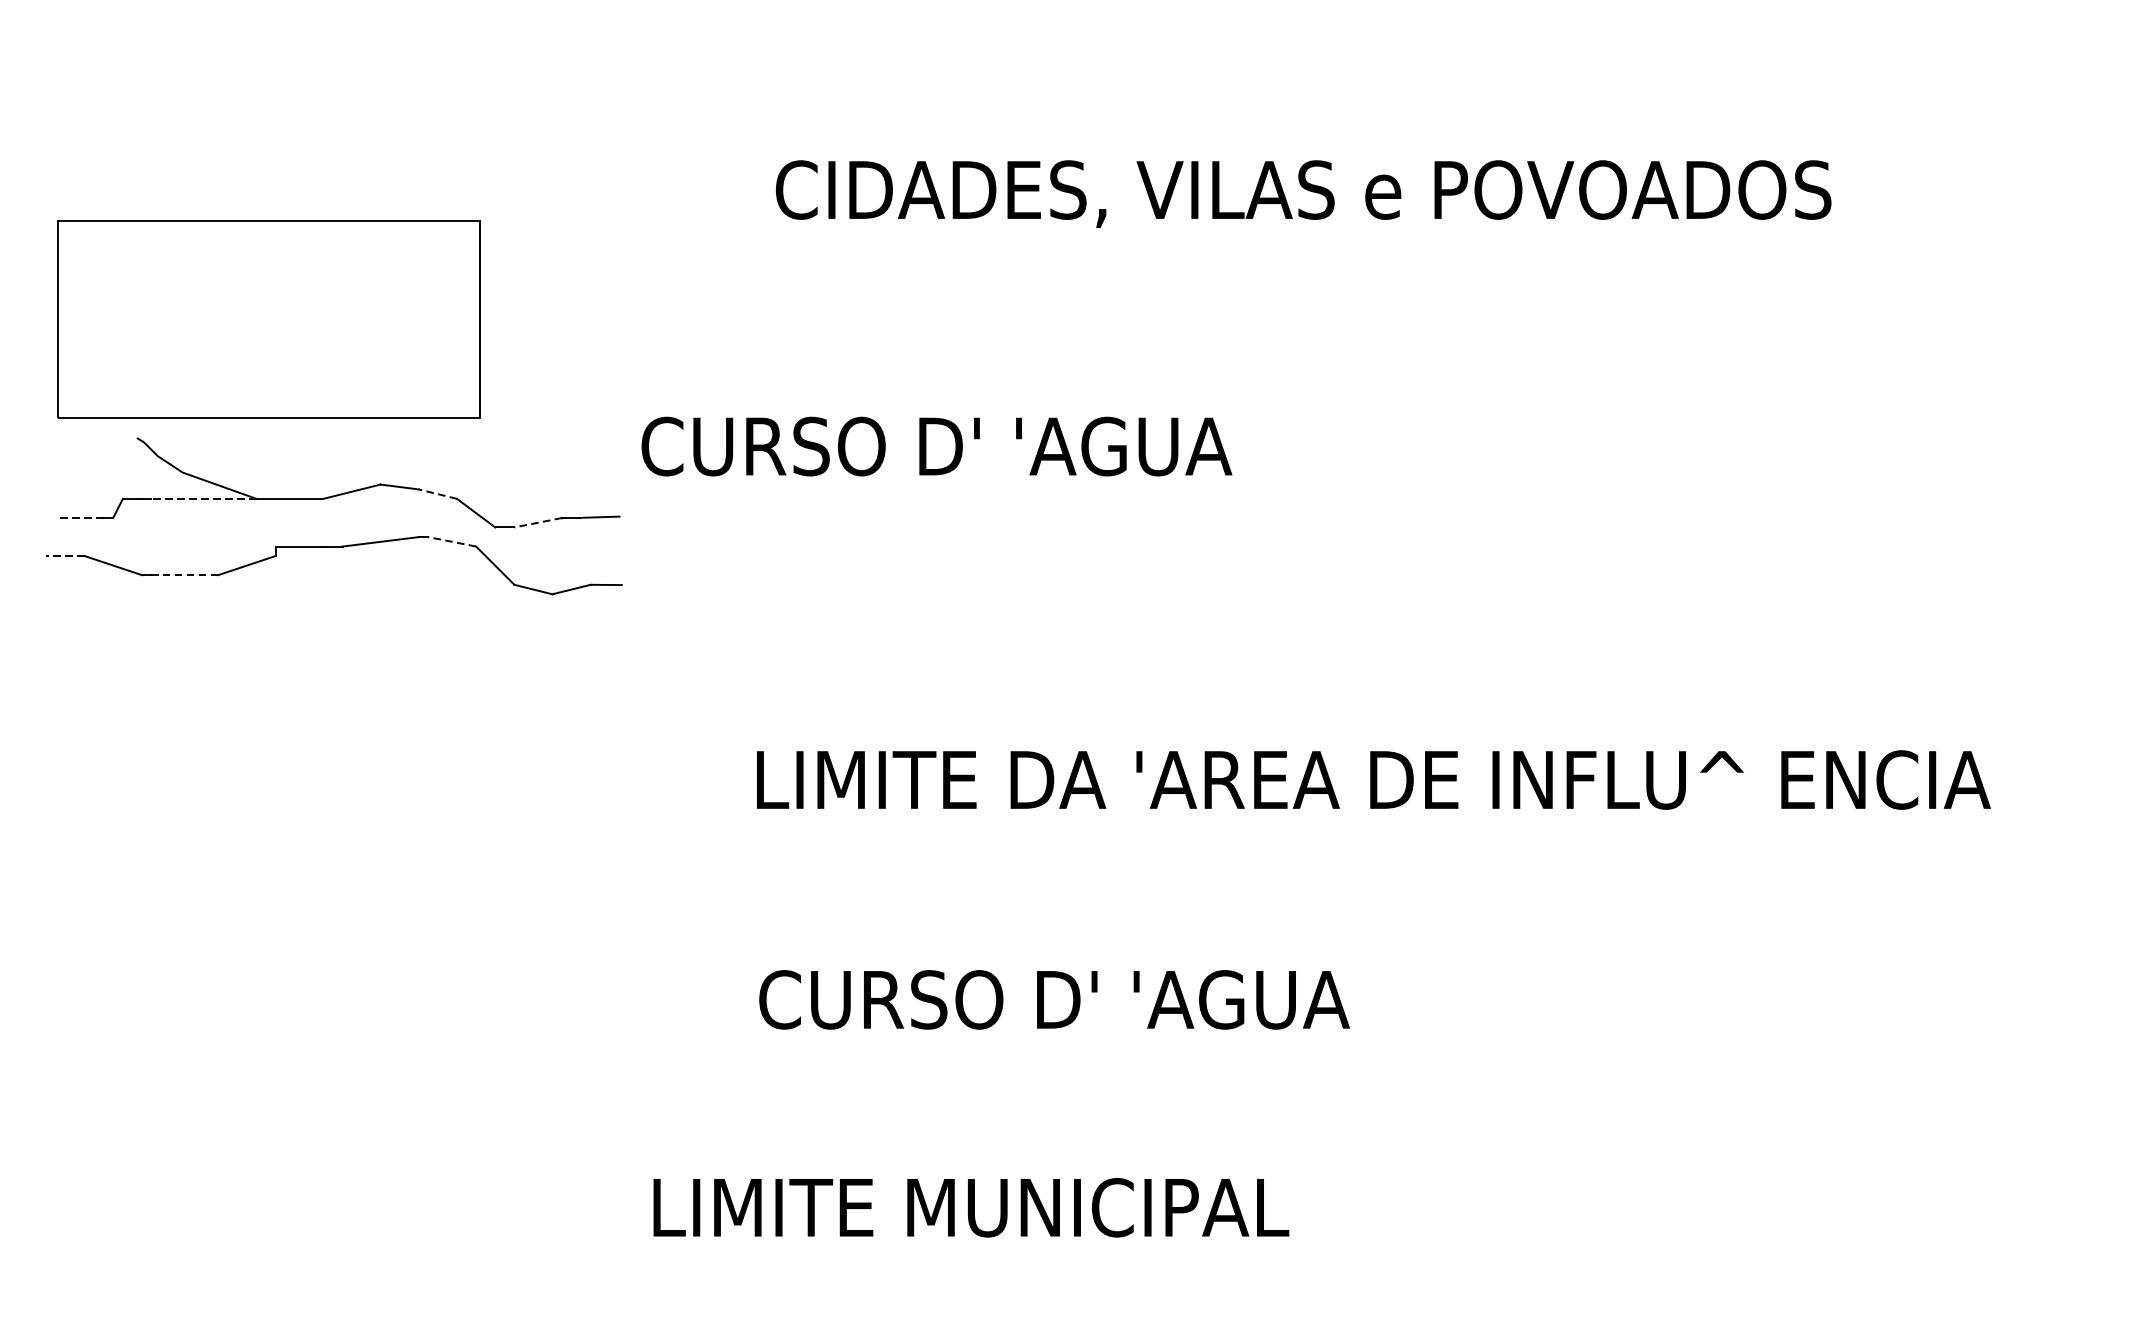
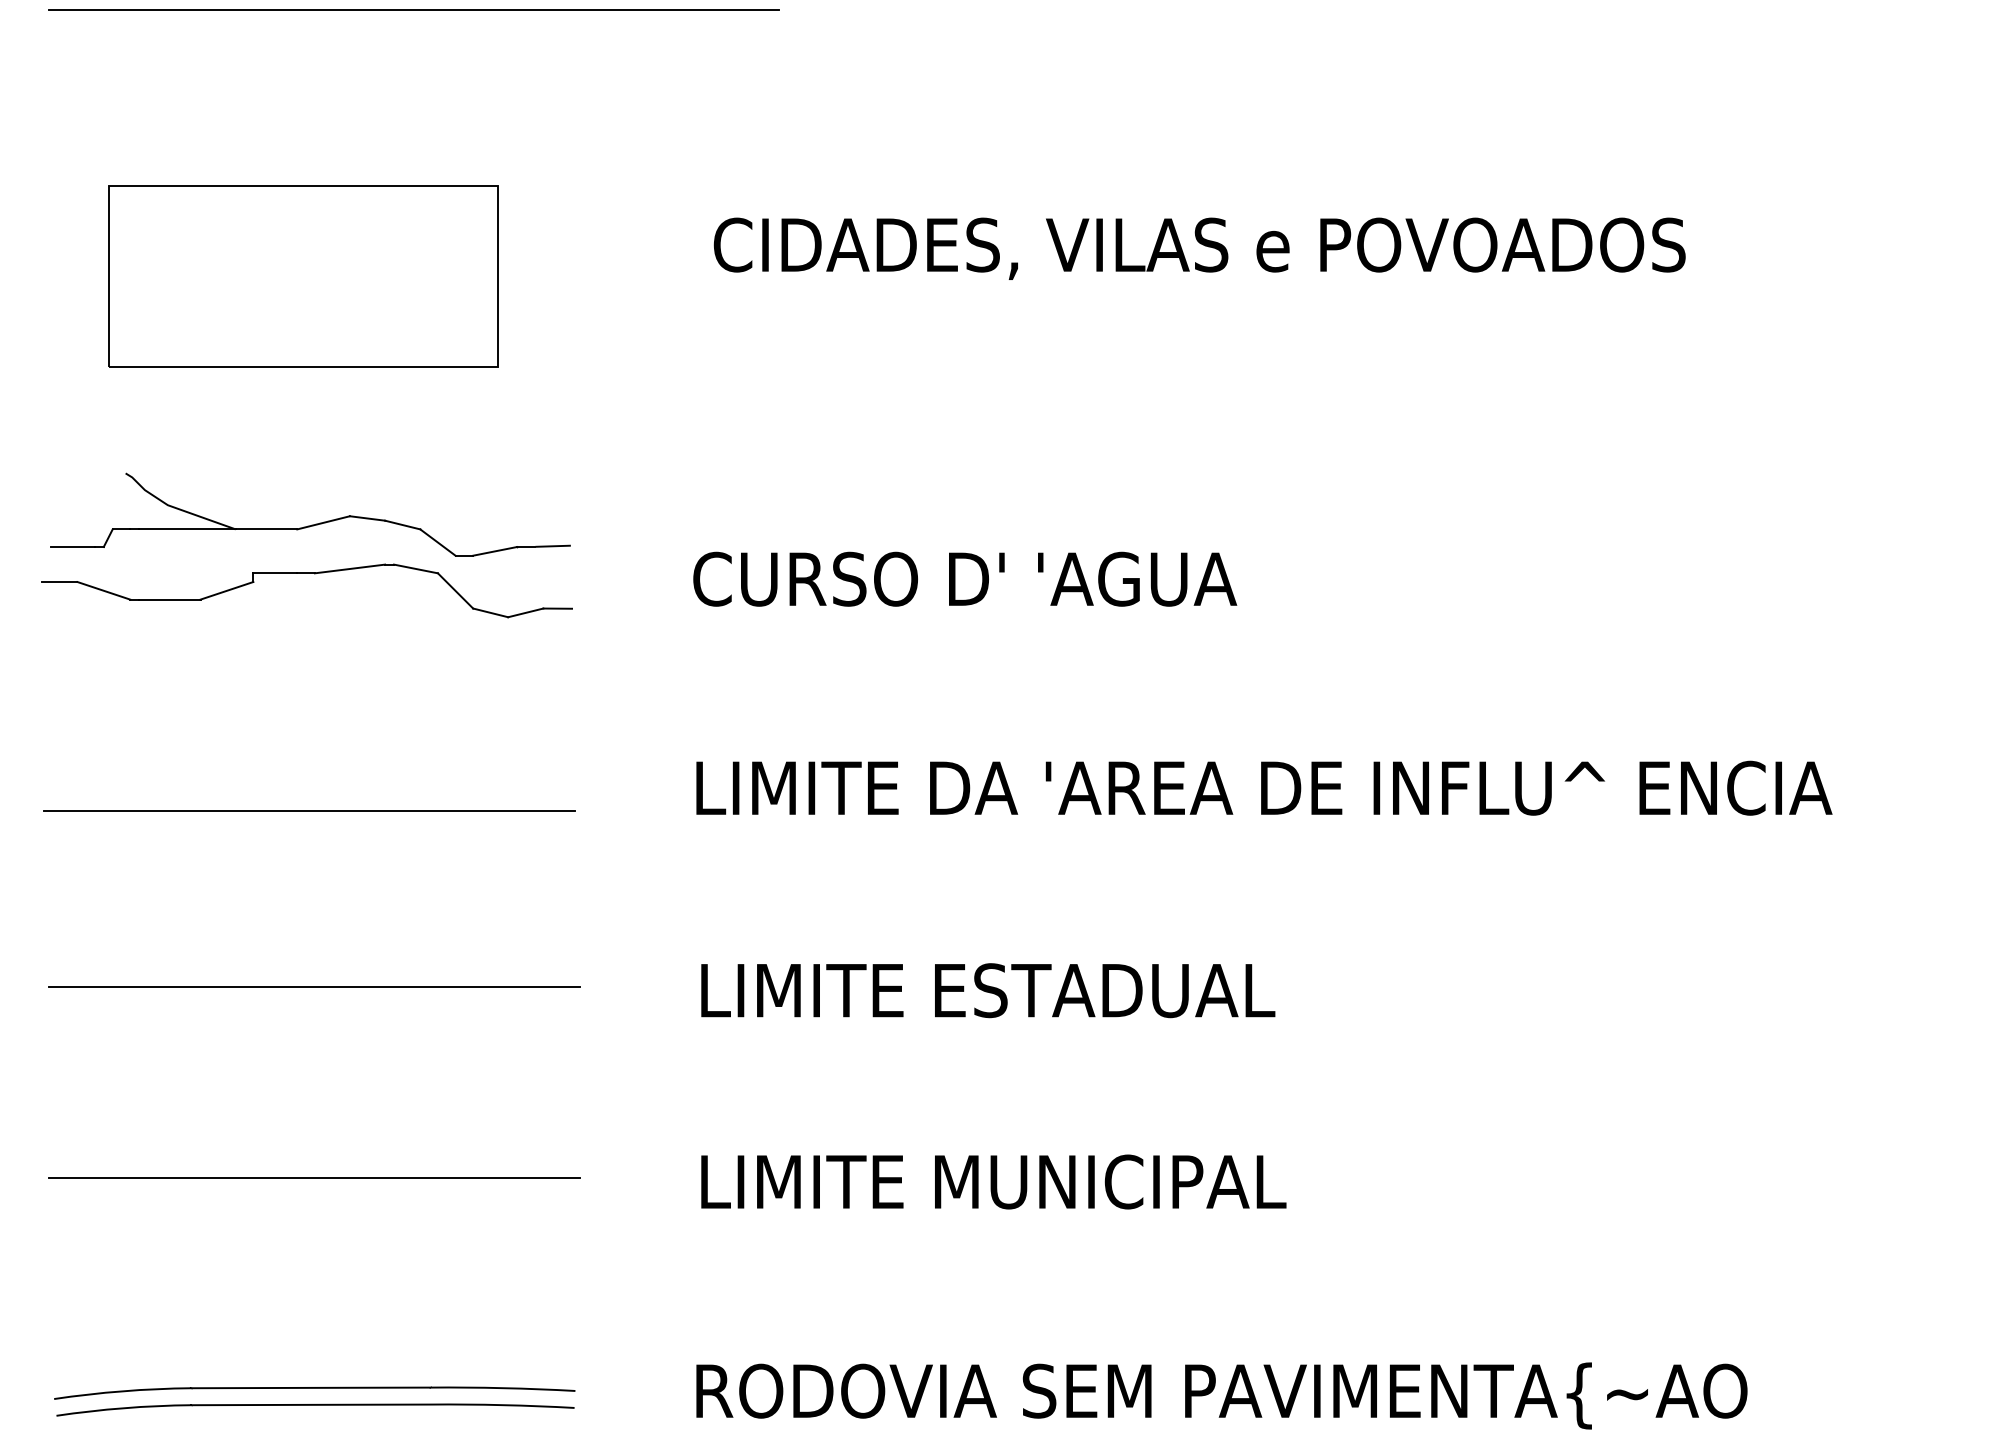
part: (269, 319) -> (303, 276), moved
text: (937, 445) -> (965, 578), moved
line: (437, 493) -> (402, 524), dashed -> solid
line: (203, 498) -> (186, 529), dashed -> solid
line: (80, 518) -> (73, 547), dashed -> solid
line: (537, 522) -> (494, 551), dashed -> solid
line: (451, 541) -> (415, 568), dashed -> solid
line: (65, 556) -> (59, 582), dashed -> solid
line: (184, 575) -> (169, 599), dashed -> solid
line: (336, 804) -> (309, 810), added
line: (342, 995) -> (314, 986), added
text: (1071, 999) -> (986, 990), CURSO D' 'AGUA -> LIMITE ESTADUAL
line: (342, 1203) -> (314, 1178), added
text: (970, 1207) -> (993, 1181), moved

